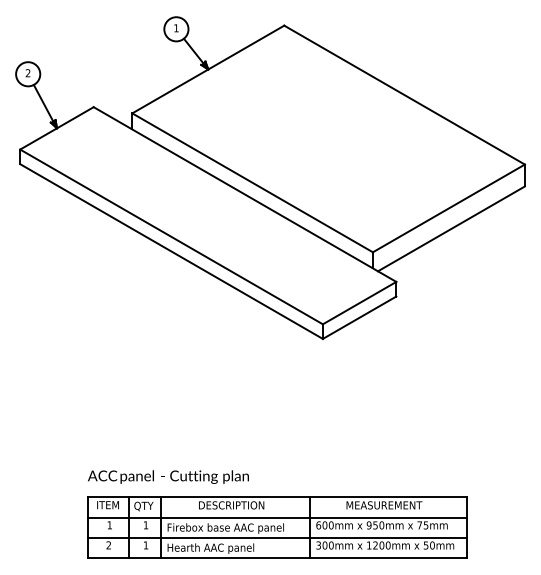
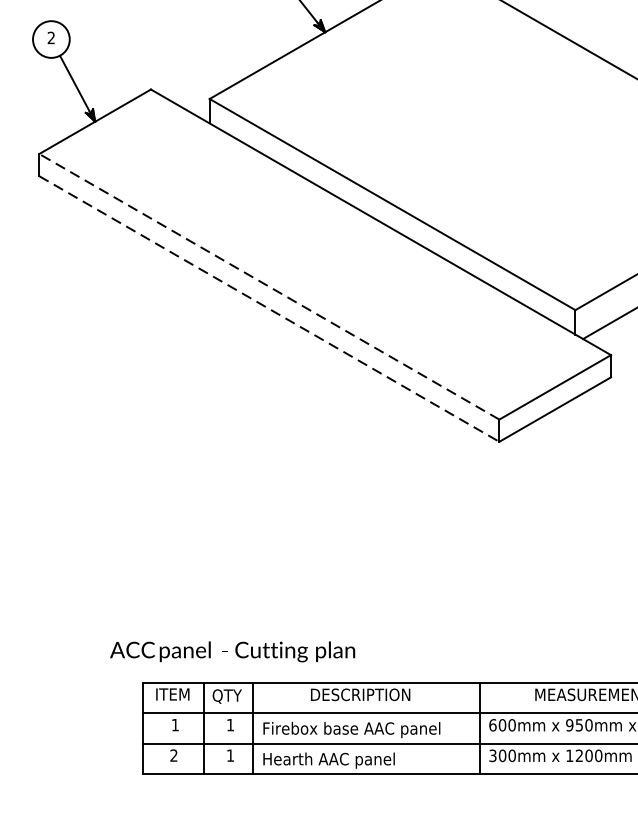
line: (171, 236) -> (269, 286), solid -> dashed
line: (171, 251) -> (269, 308), solid -> dashed
text: (168, 476) -> (232, 650), moved

